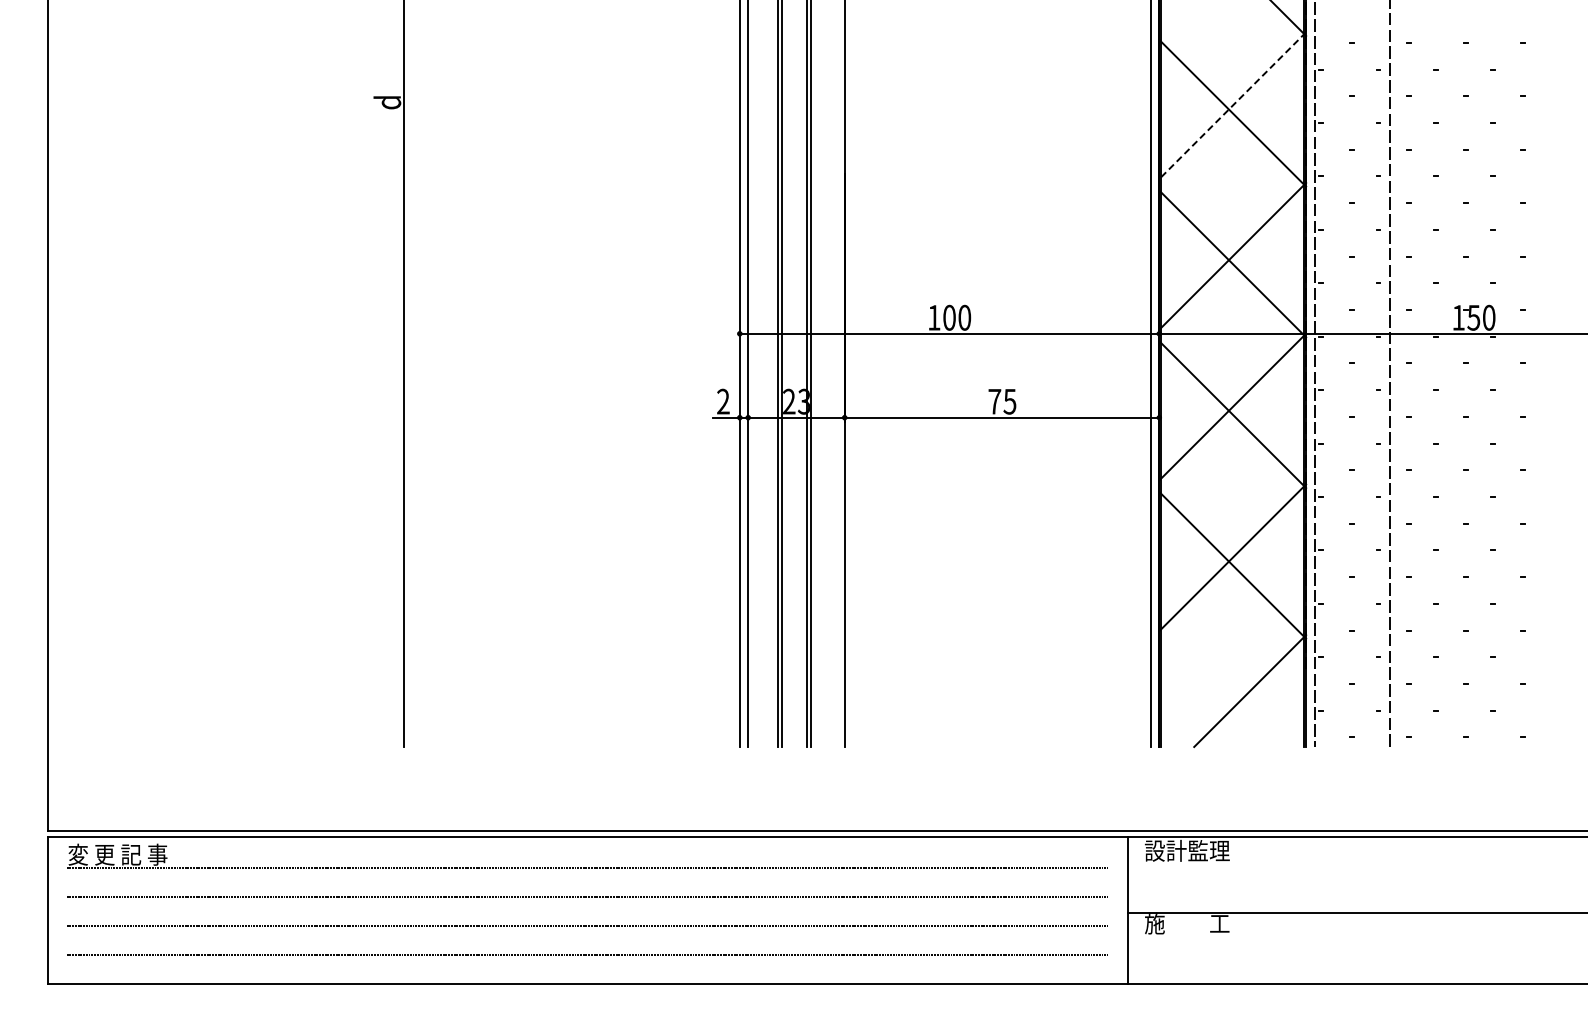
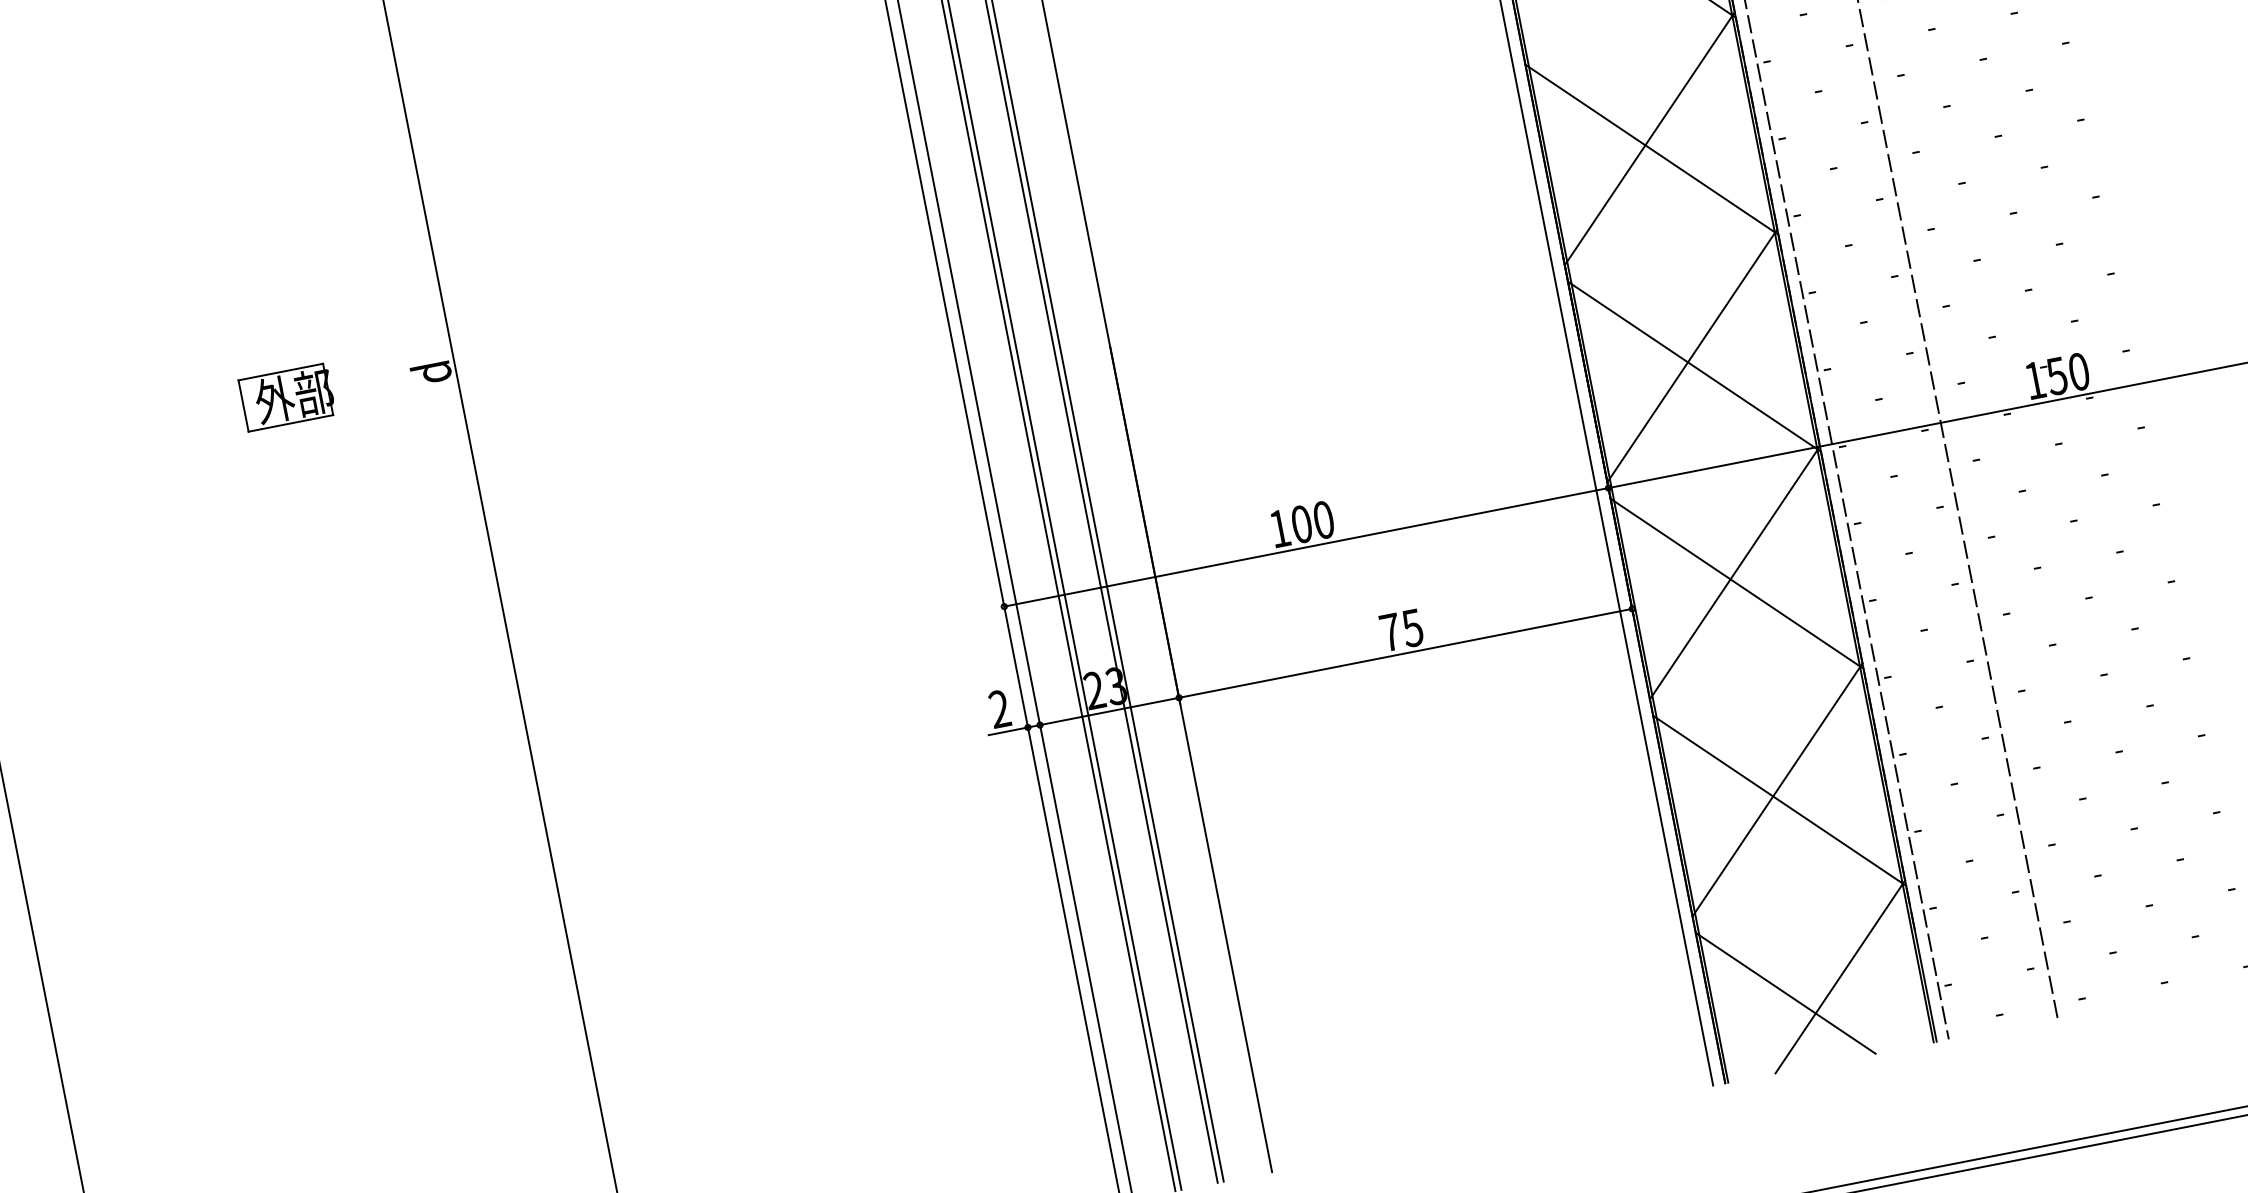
part: (288, 99) -> (288, 396), added
line: (1232, 105) -> (1649, 138), dashed -> solid
line: (1211, 694) -> (1785, 992), added

